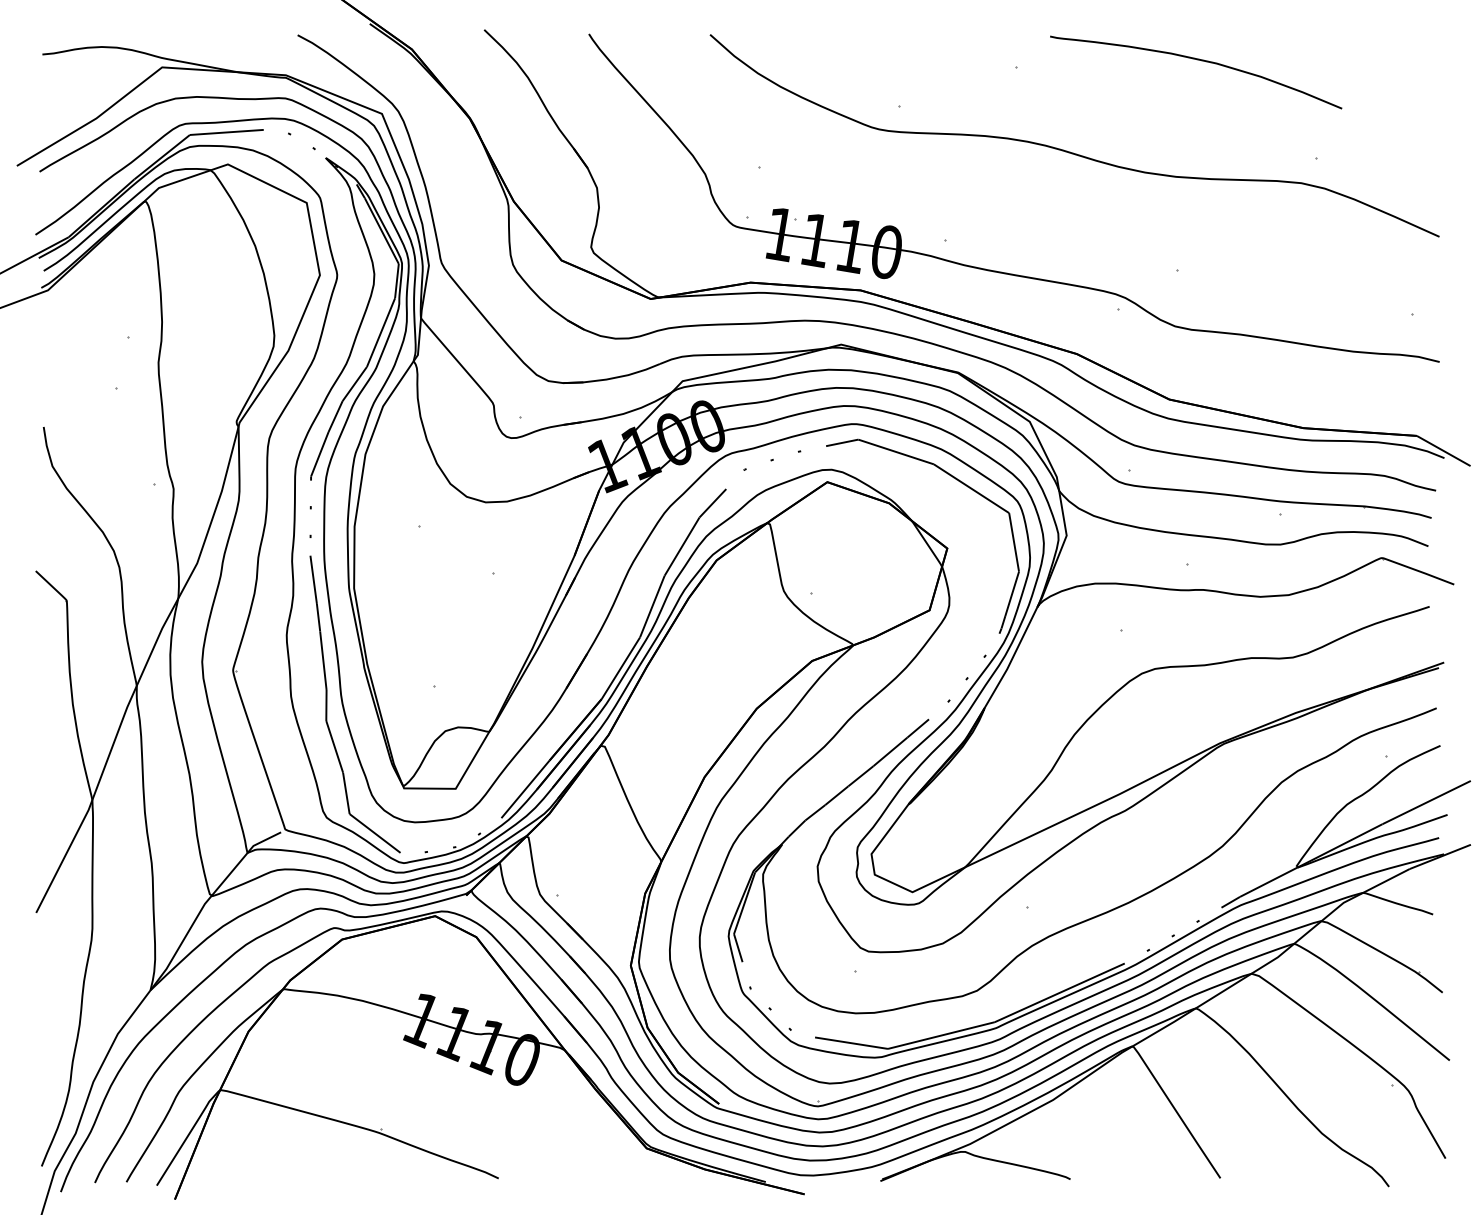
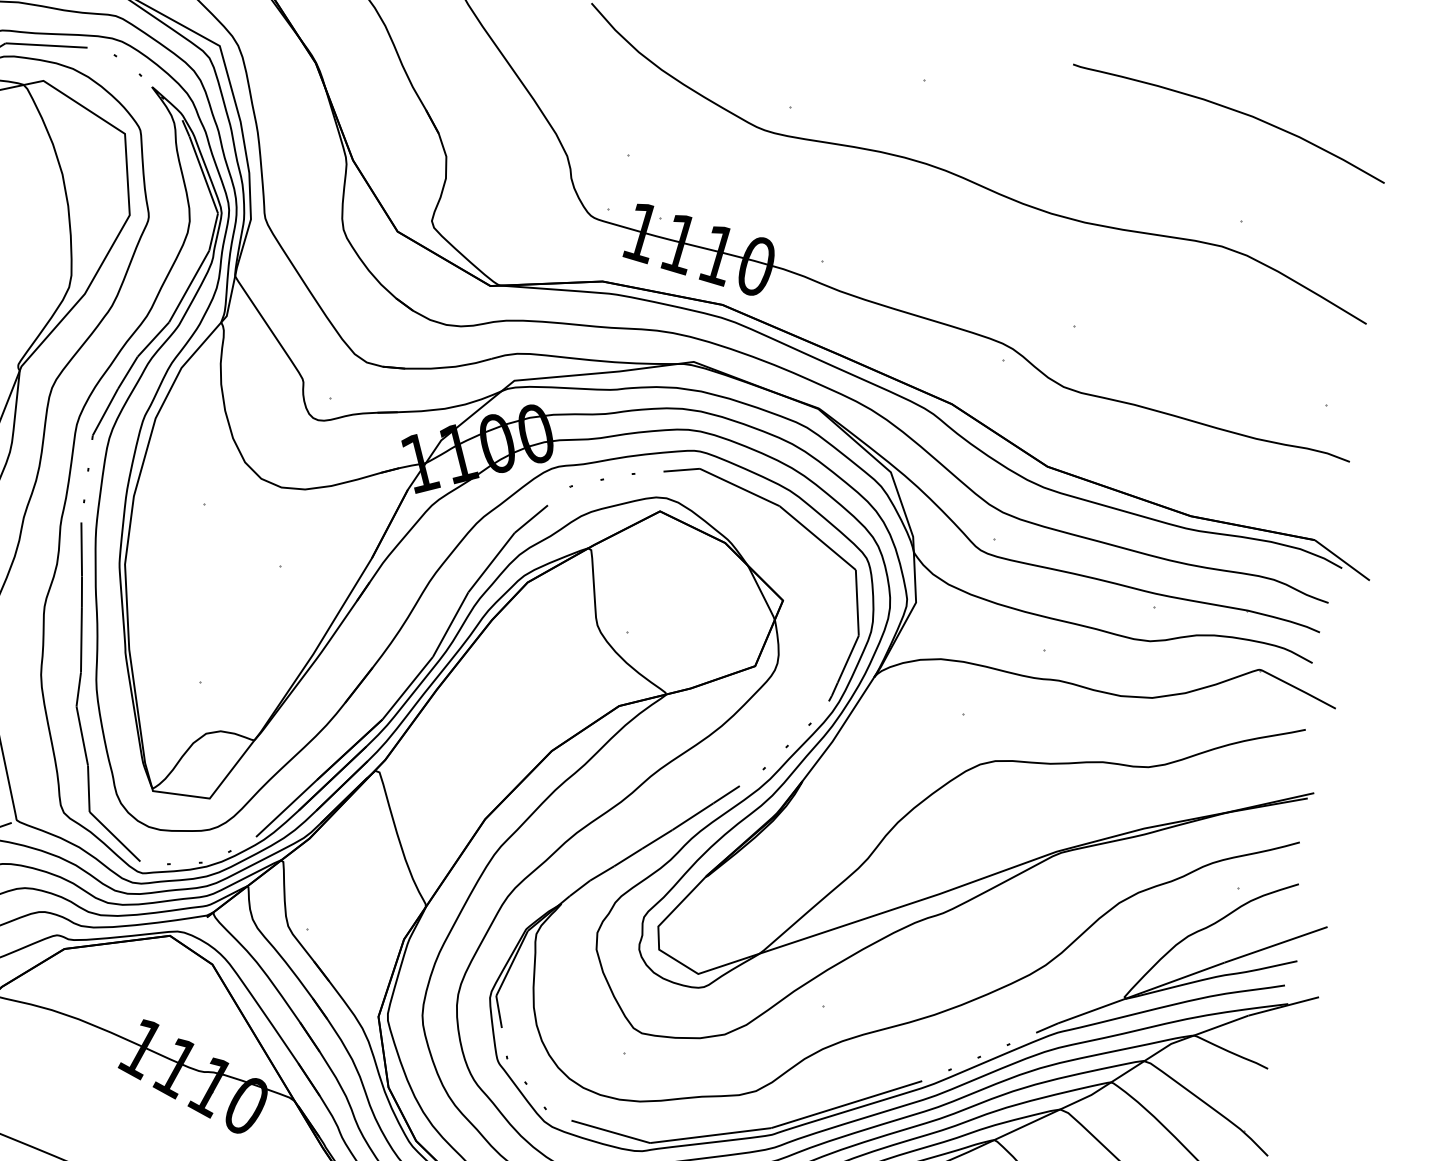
curve: (1197, 60) -> (1232, 110), moved

